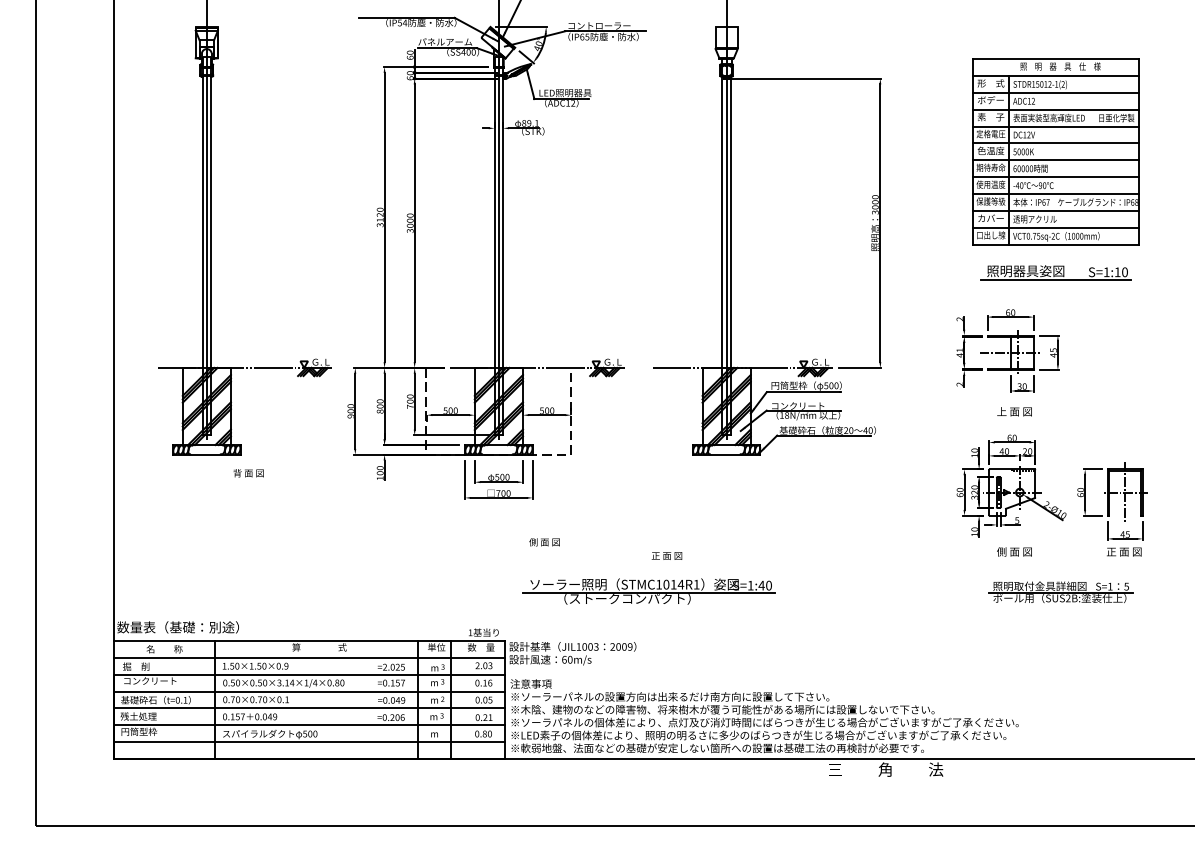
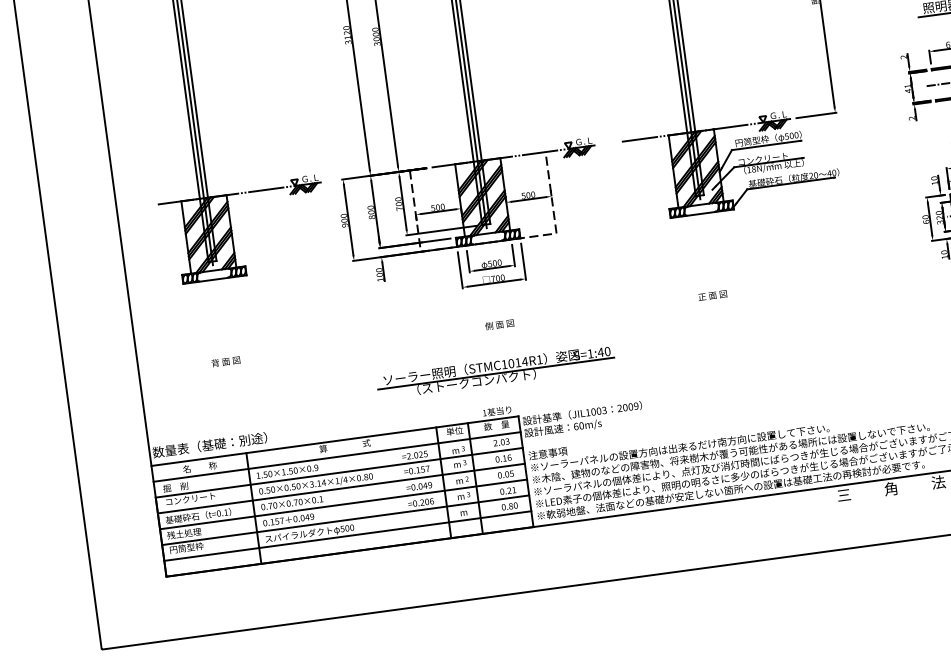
text: (248, 473) -> (225, 361), moved
text: (544, 542) -> (499, 324), moved
text: (666, 555) -> (712, 295), moved
part: (648, 591) -> (495, 372), moved

